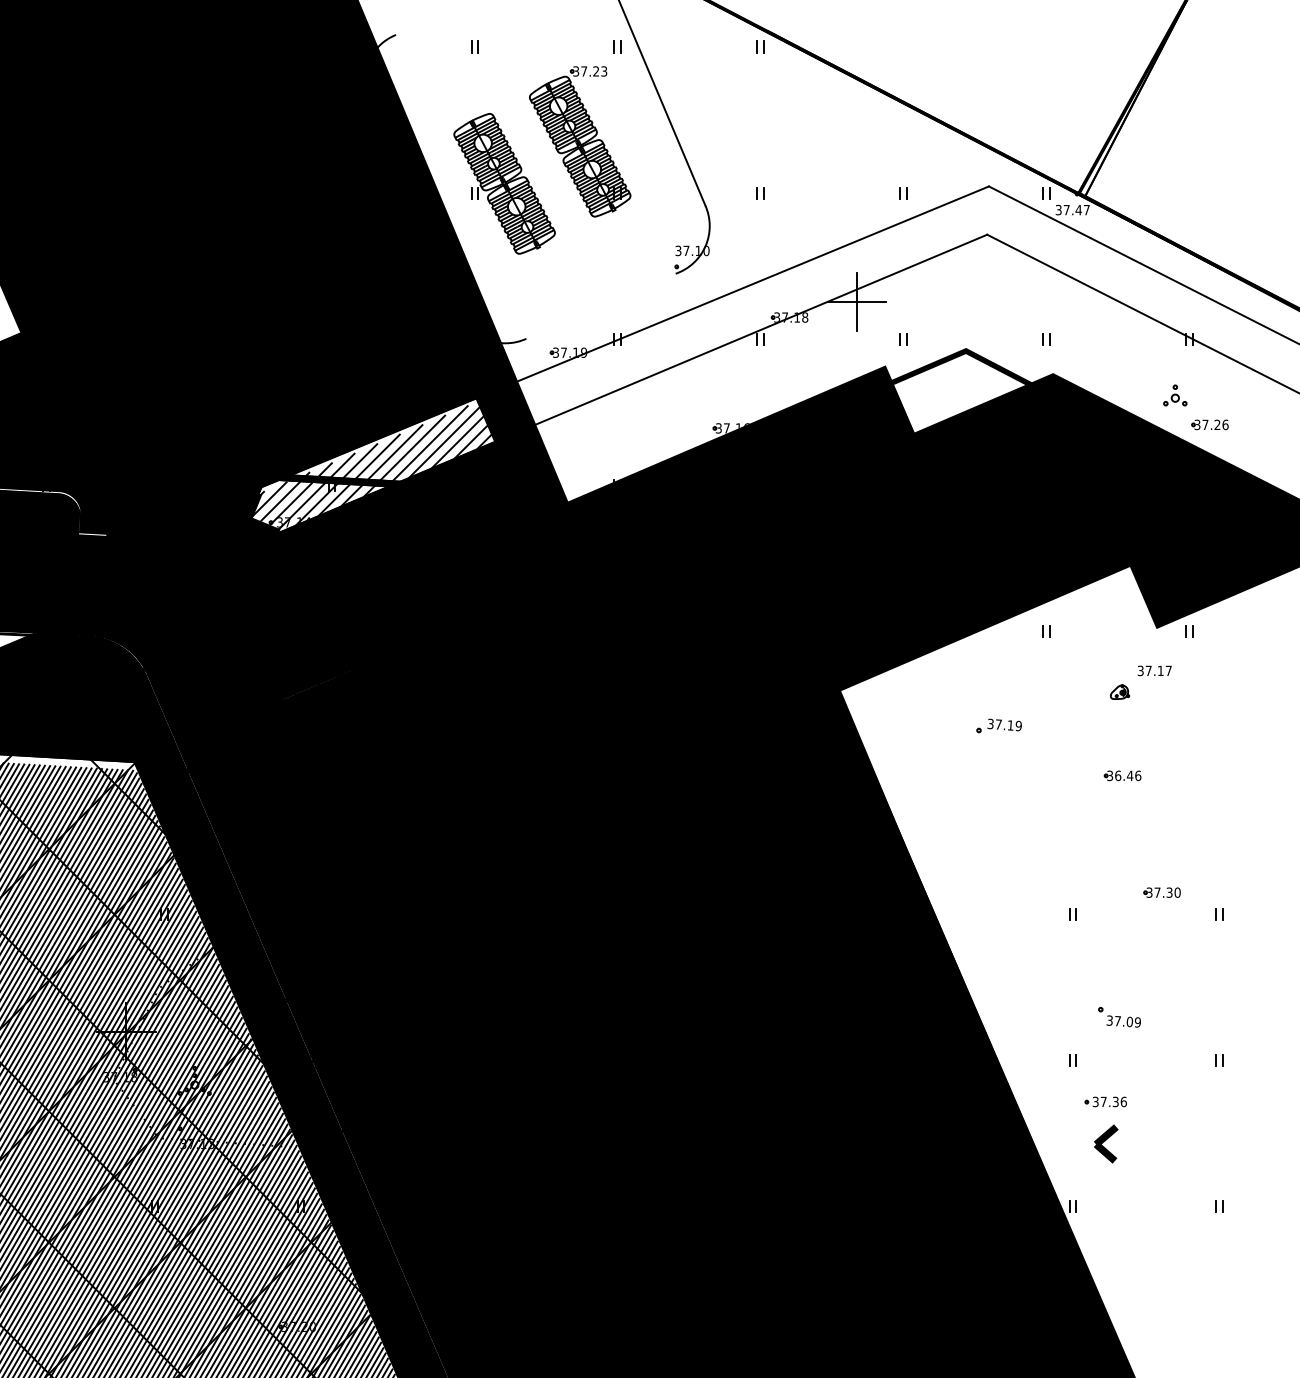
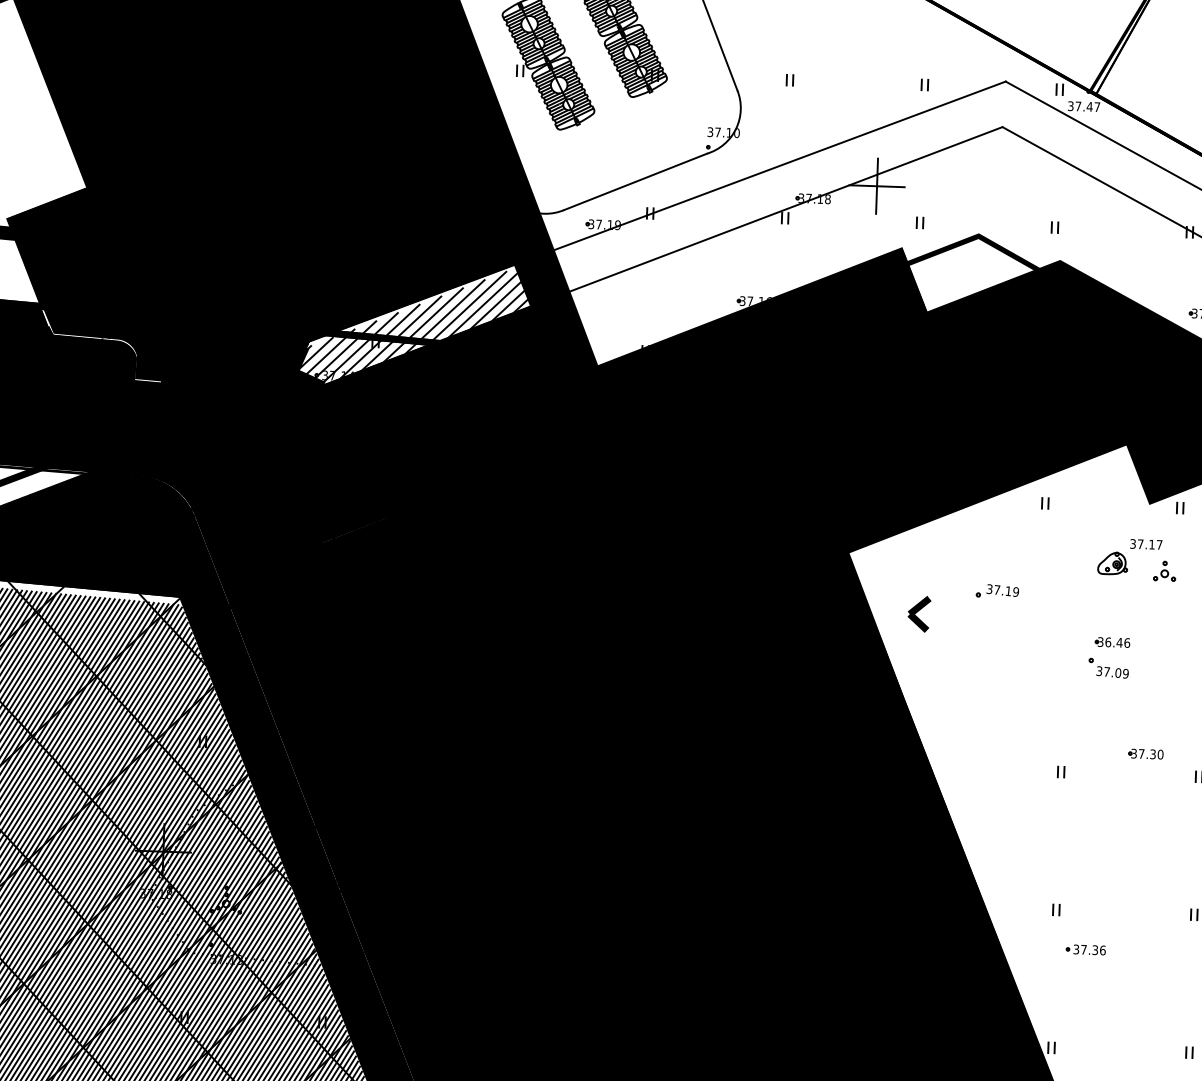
line: (600, 305) -> (635, 181), added
part: (1175, 395) -> (1164, 571), moved
part: (1119, 691) -> (1112, 562), size x1.67
part: (1119, 1017) -> (1108, 668), moved
part: (1106, 1143) -> (919, 613), moved

